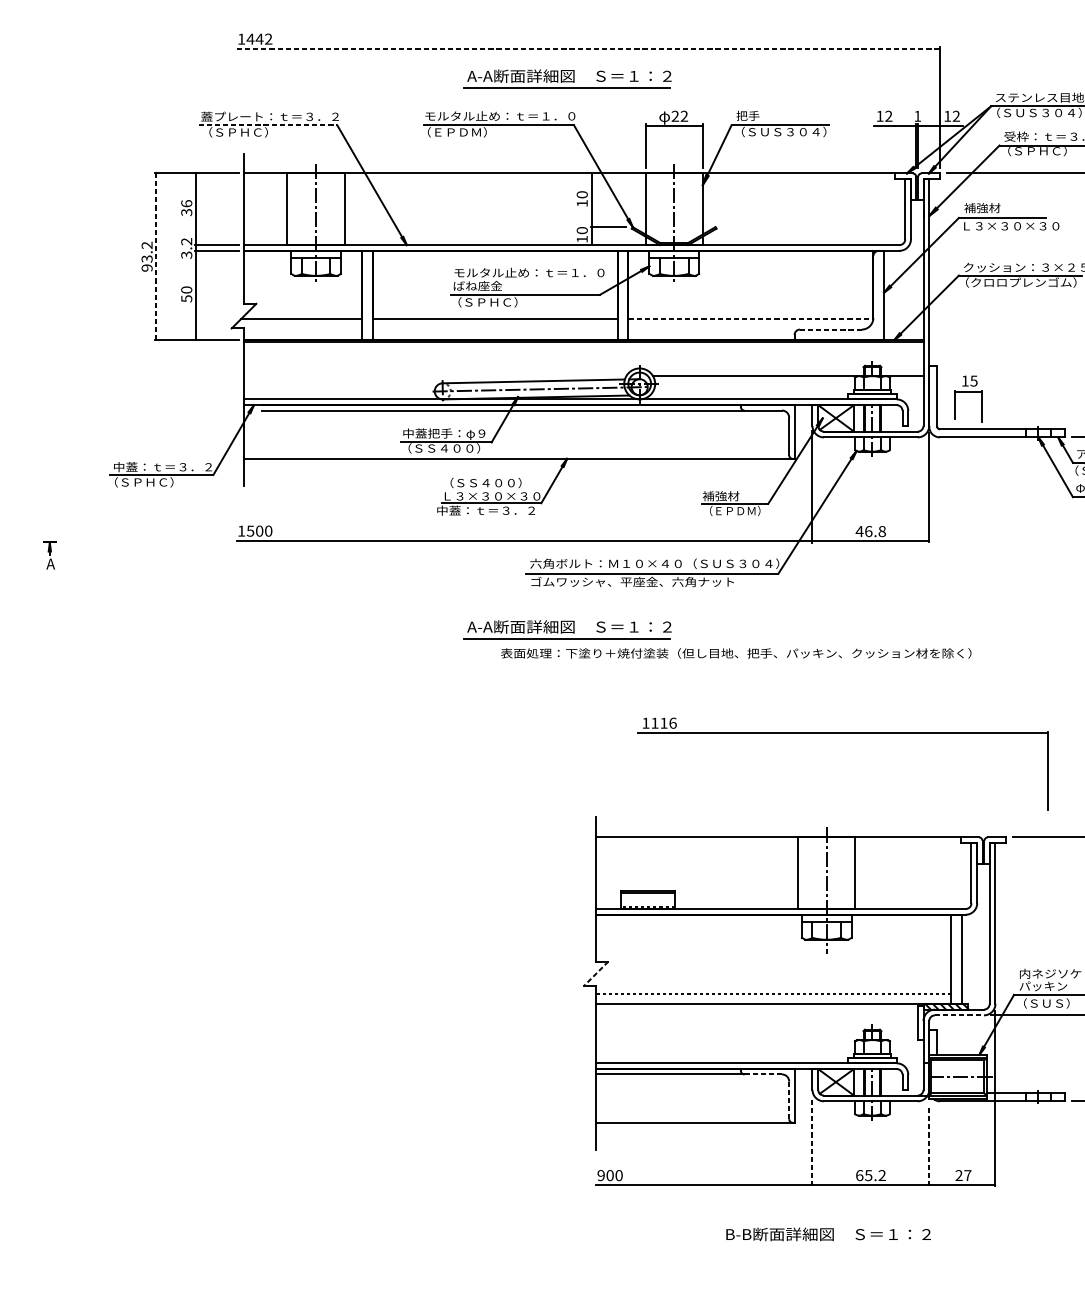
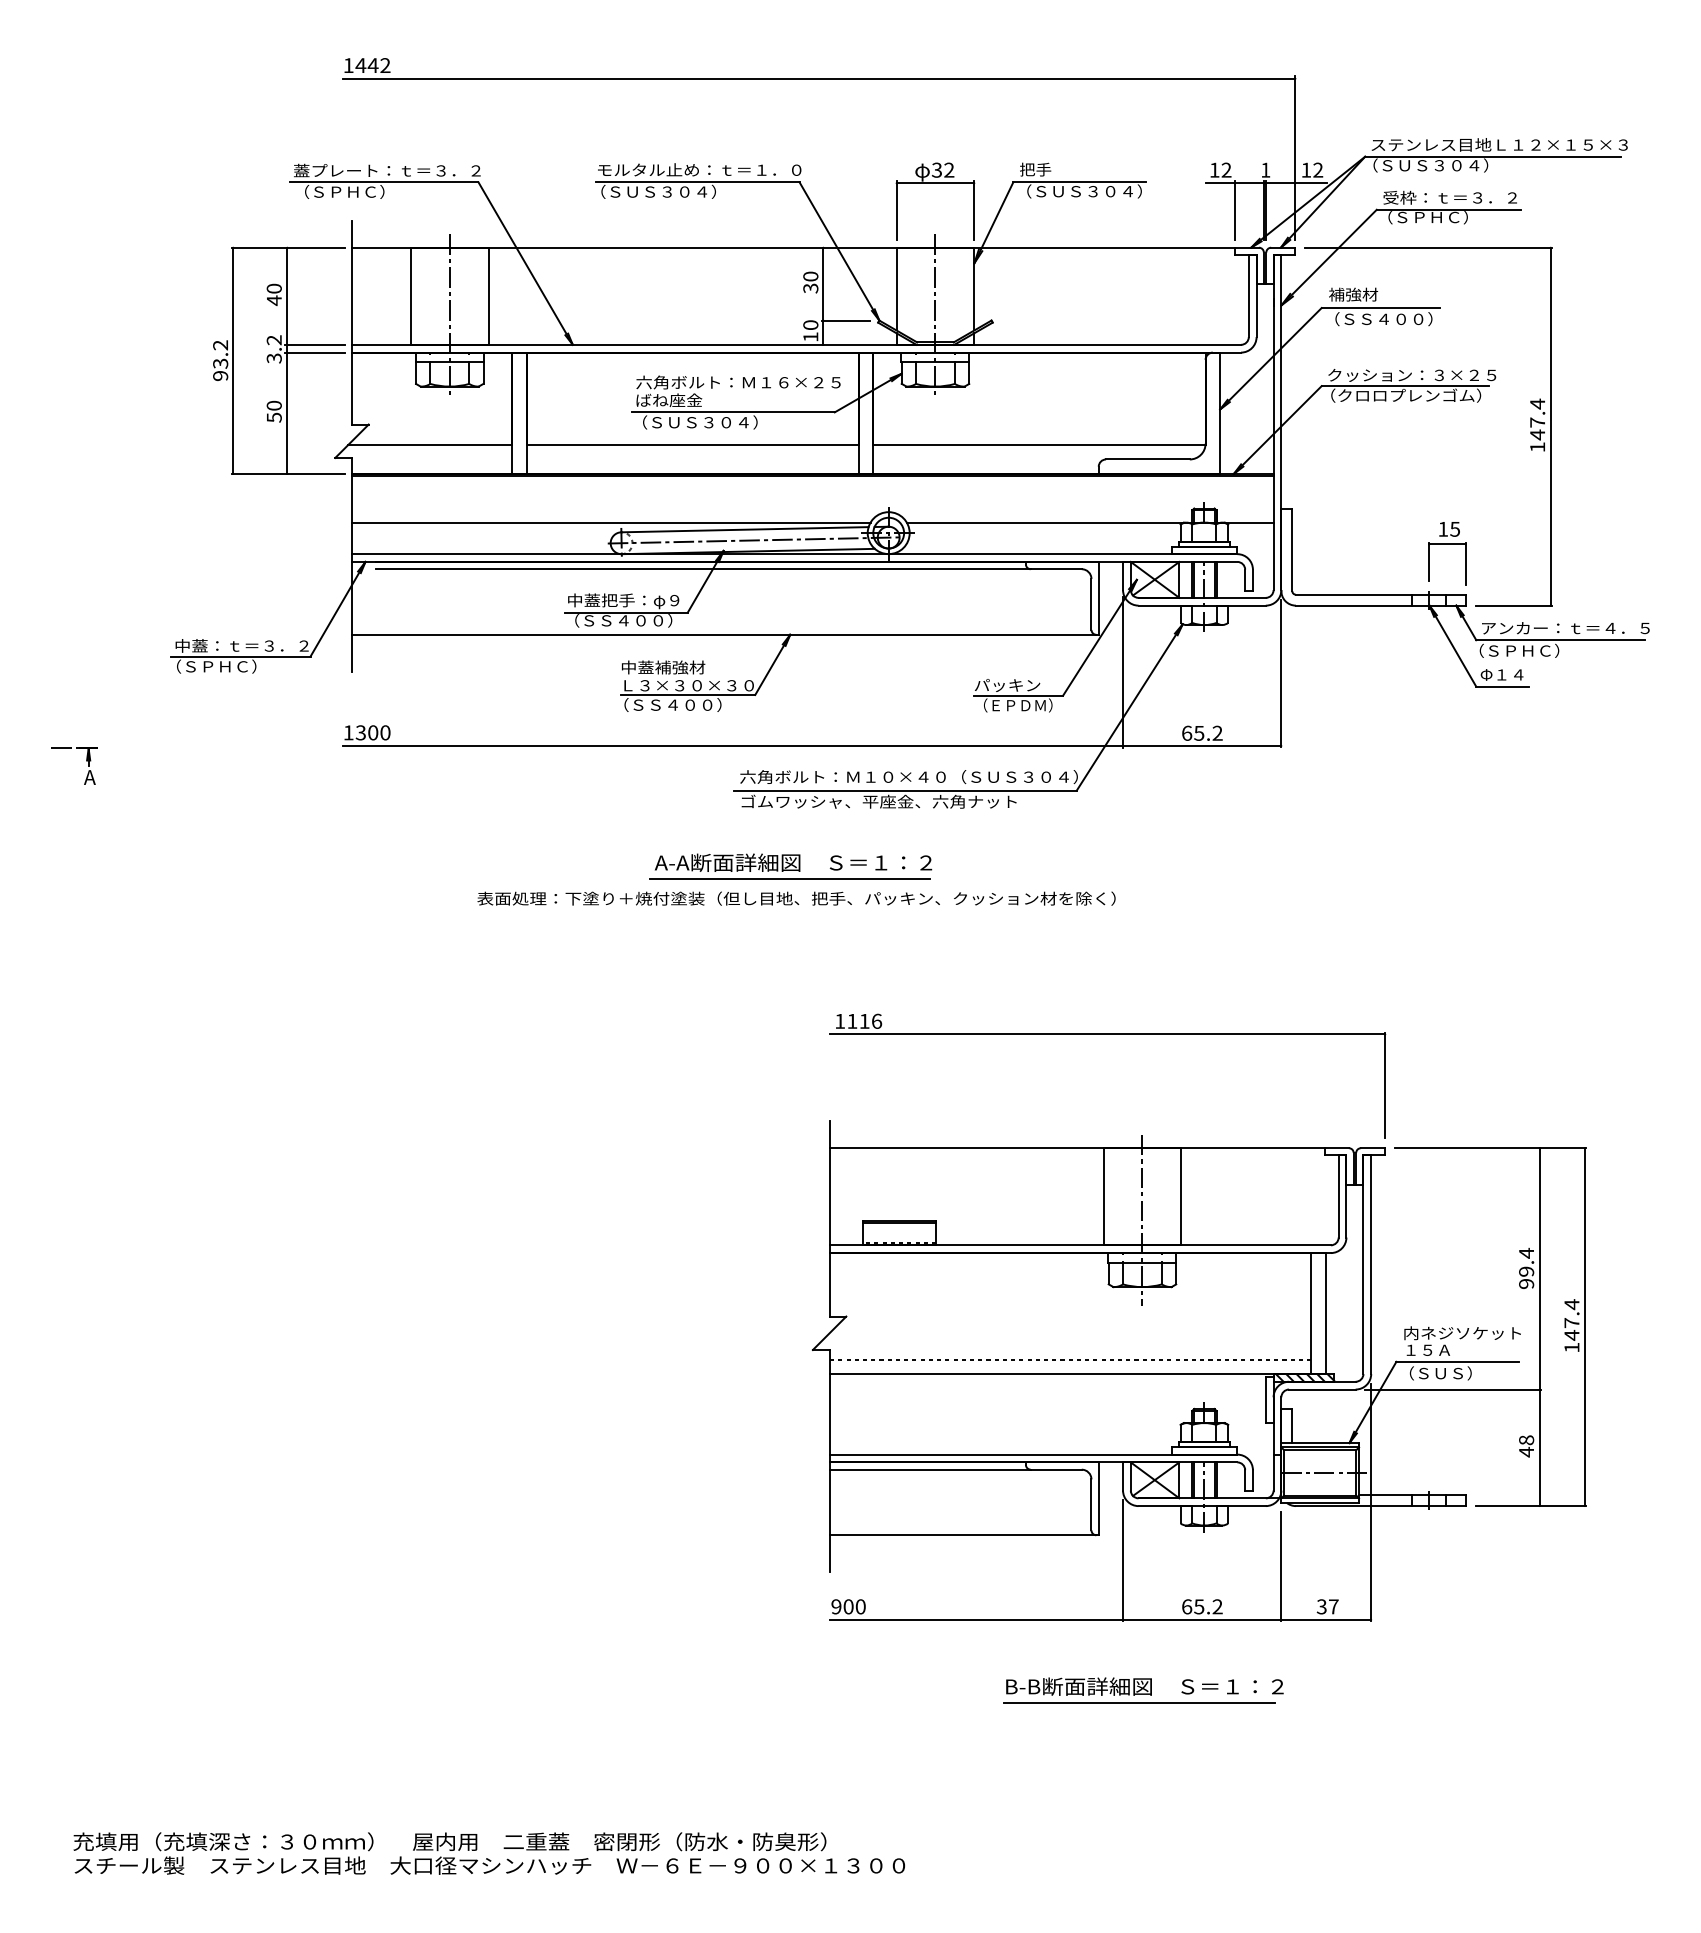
line: (587, 48) -> (818, 78), dashed -> solid
part: (567, 78) -> (790, 119), removed
text: (674, 116) -> (936, 170), 22 -> 32
line: (267, 125) -> (384, 182), dashed -> solid
text: (472, 132) -> (662, 191), （ＥＰＤＭ） -> （ＳＵＳ３０４）
line: (894, 146) -> (1234, 210), added
text: (582, 203) -> (810, 288), 10 -> 30
text: (186, 207) -> (273, 294), 36 -> 40
text: (1011, 226) -> (1392, 319), Ｌ３×３０×３０ -> （ＳＳ４００）
line: (156, 256) -> (233, 360), dashed -> solid
text: (528, 272) -> (738, 382), モルタル止め：ｔ＝１．０ -> 六角ボルト：Ｍ１６×２５
text: (510, 302) -> (713, 422), （ＳＰＨＣ） -> （ＳＵＳ３０４）
line: (750, 318) -> (1039, 444), dashed -> solid
line: (830, 329) -> (1147, 459), dashed -> solid
line: (435, 376) -> (611, 522), added
part: (968, 392) -> (1447, 544), moved
text: (481, 482) -> (674, 667), （ＳＳ４００） -> 中蓋補強材
text: (727, 496) -> (1007, 685), 補強材 -> パッキン
text: (486, 510) -> (680, 704), 中蓋：ｔ＝３．２ -> （ＳＳ４００）
text: (250, 530) -> (360, 732), 1500 -> 1300
text: (870, 530) -> (1201, 732), 46.8 -> 65.2
line: (32, 541) -> (64, 747), added
text: (736, 653) -> (796, 898), moved
part: (843, 732) -> (1107, 1034), moved
line: (596, 974) -> (829, 1333), dashed -> solid
text: (1043, 985) -> (1436, 1349), パッキン -> １５Ａ
line: (959, 1015) -> (1322, 1389), dashed -> solid
line: (763, 1074) -> (1056, 1469), dashed -> solid
line: (789, 1100) -> (1091, 1504), dashed -> solid
line: (812, 1141) -> (1123, 1560), dashed -> solid
line: (929, 1145) -> (1281, 1566), dashed -> solid
text: (958, 1176) -> (1321, 1607), 27 -> 37
line: (823, 1246) -> (1138, 1703), added

